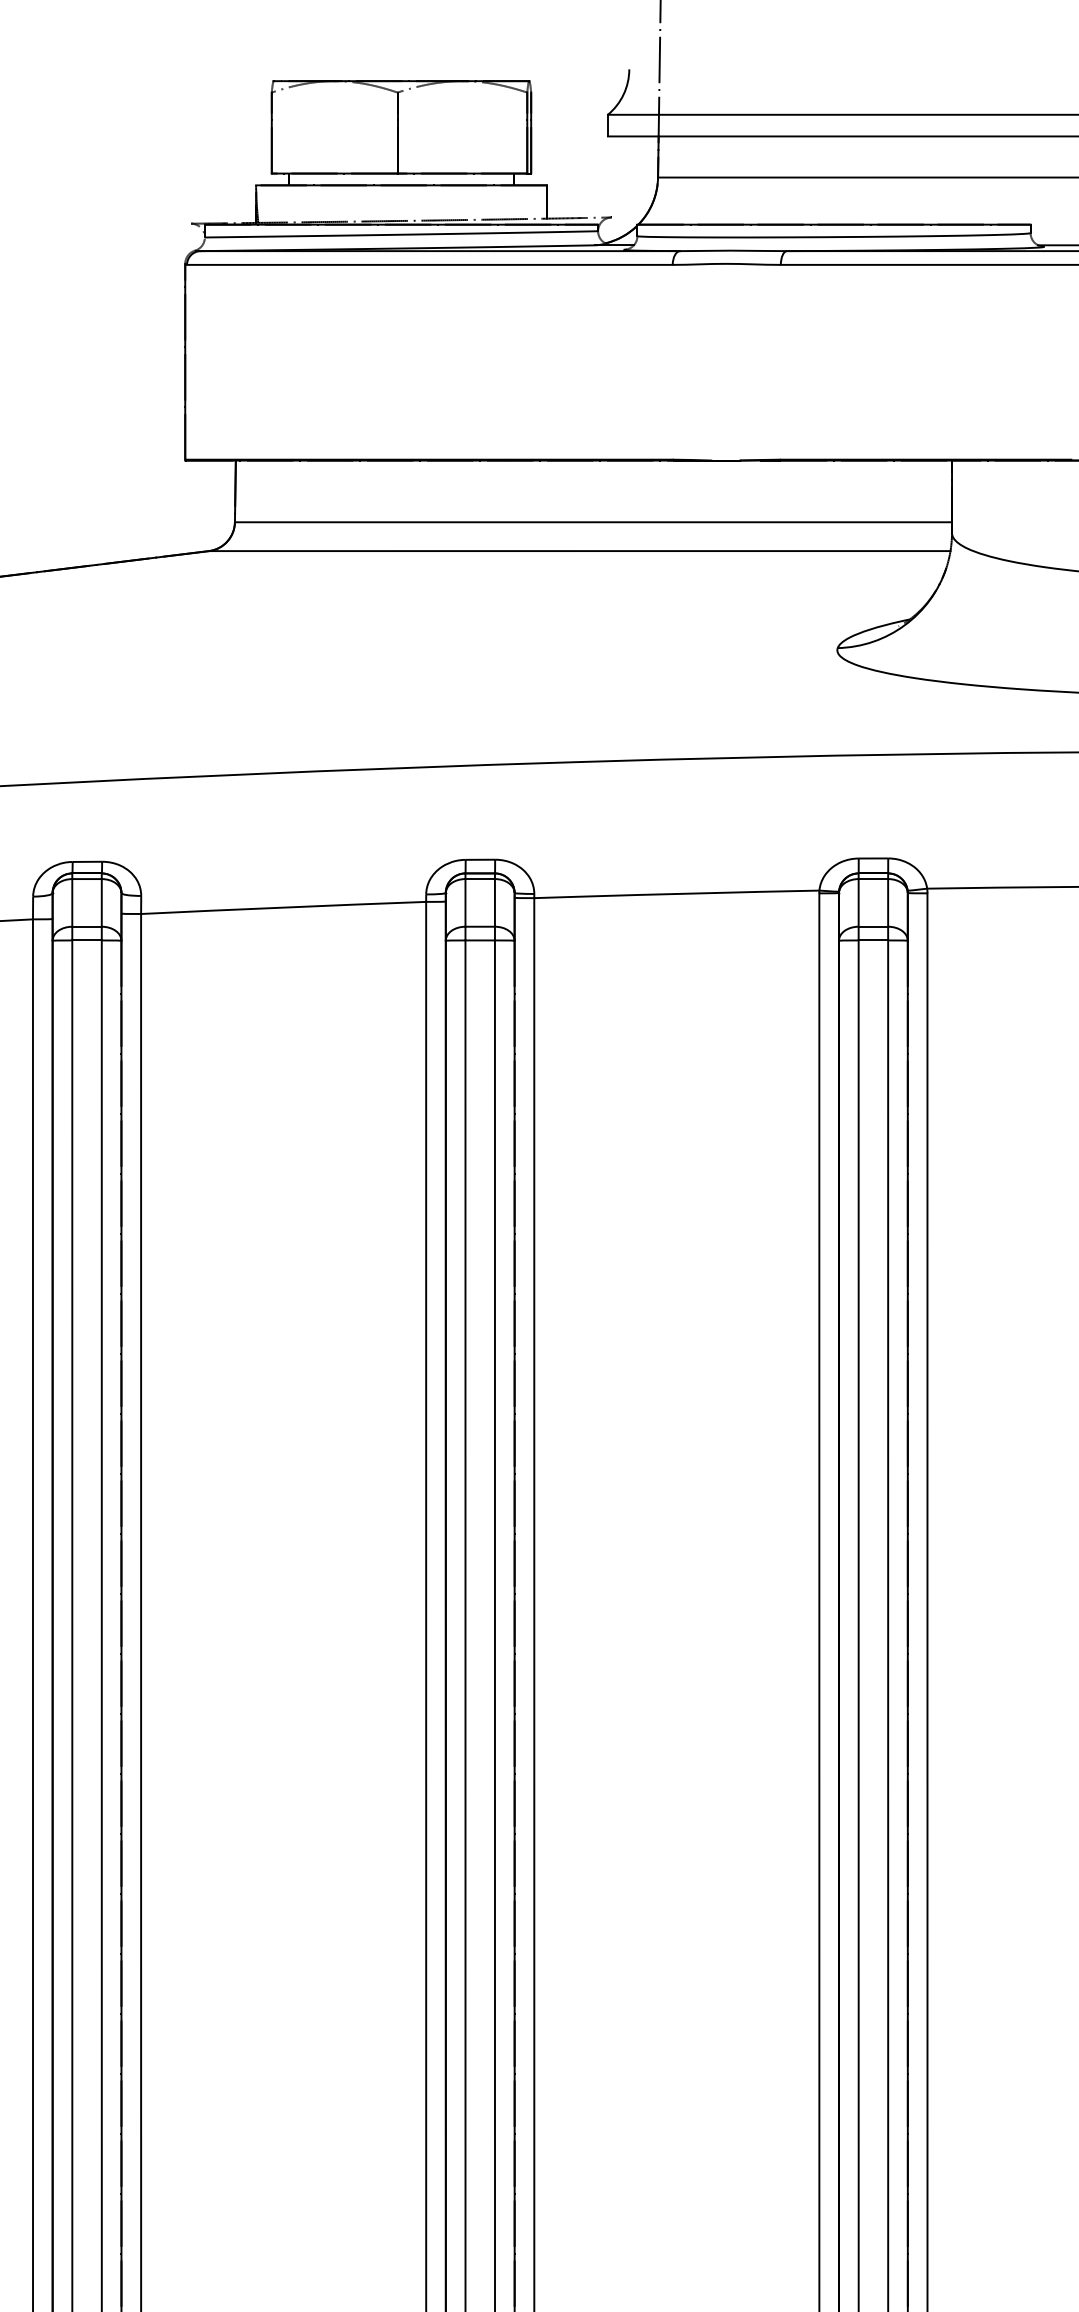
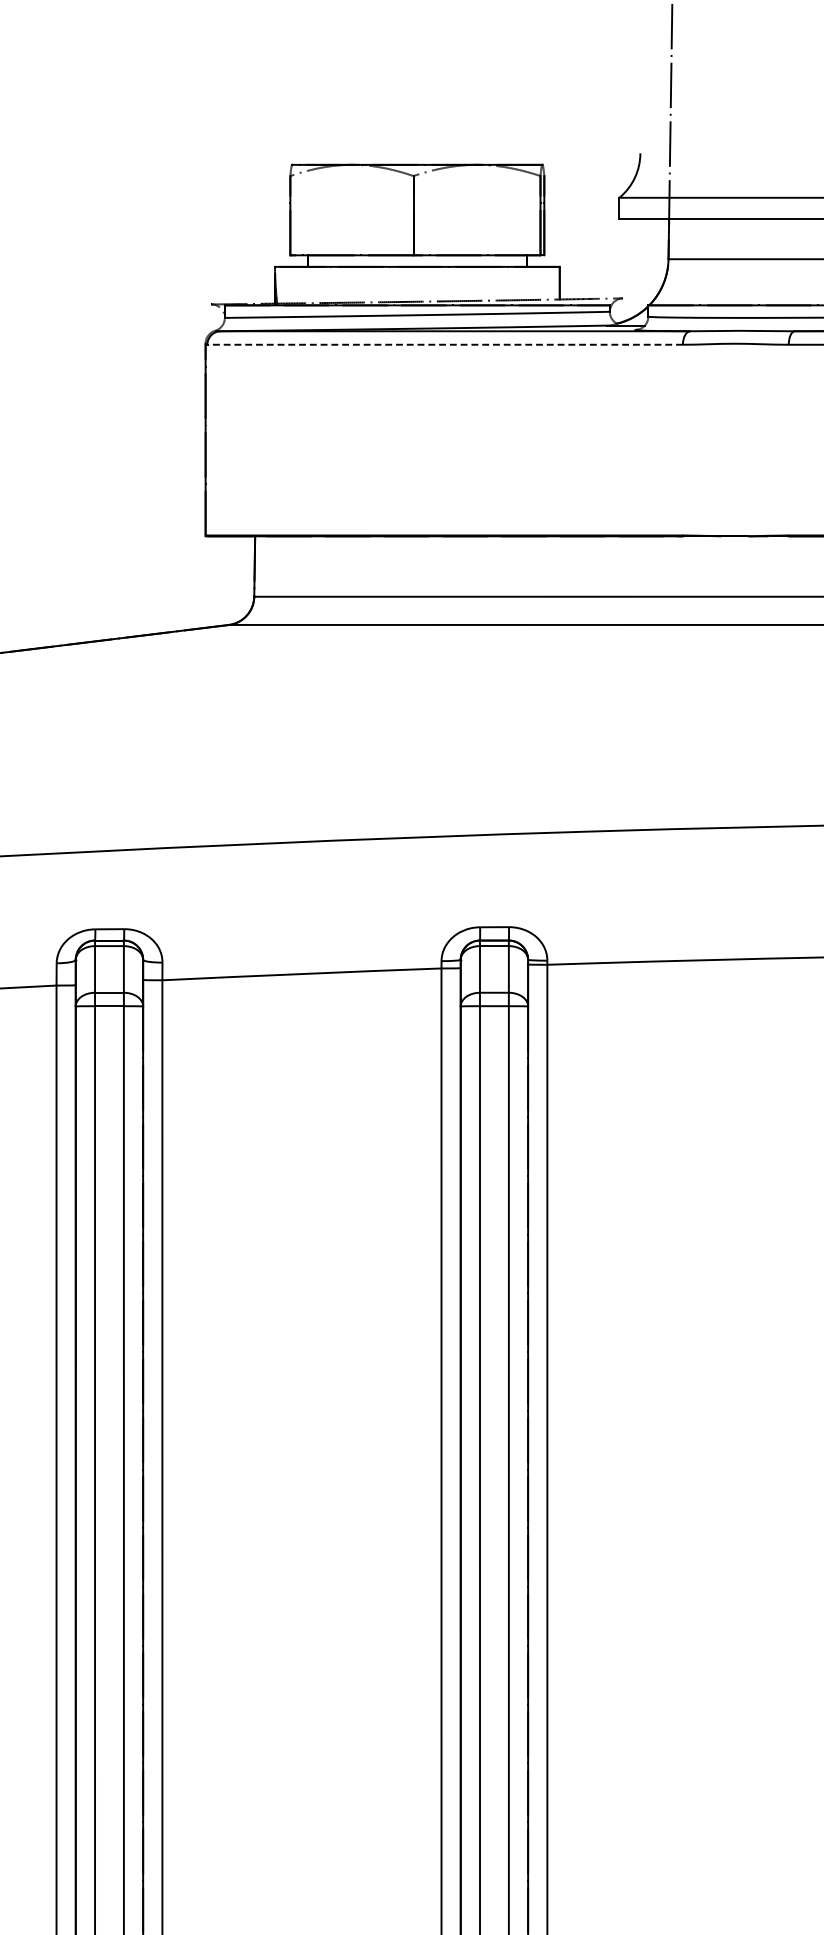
line: (429, 264) -> (444, 344), solid -> dashed

